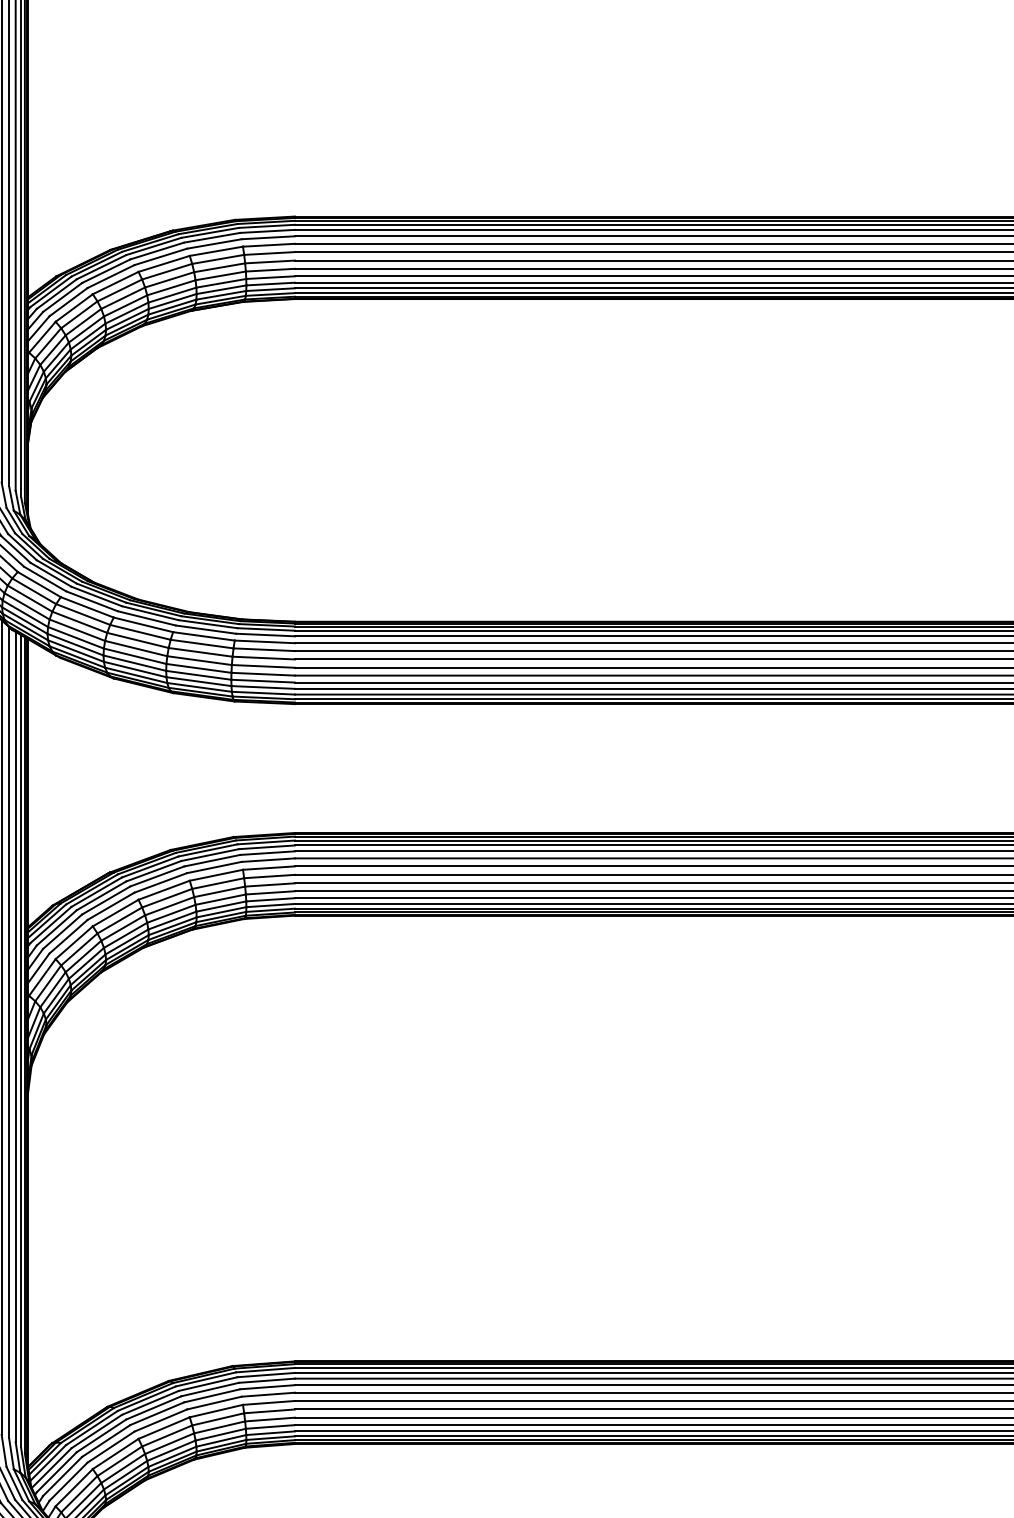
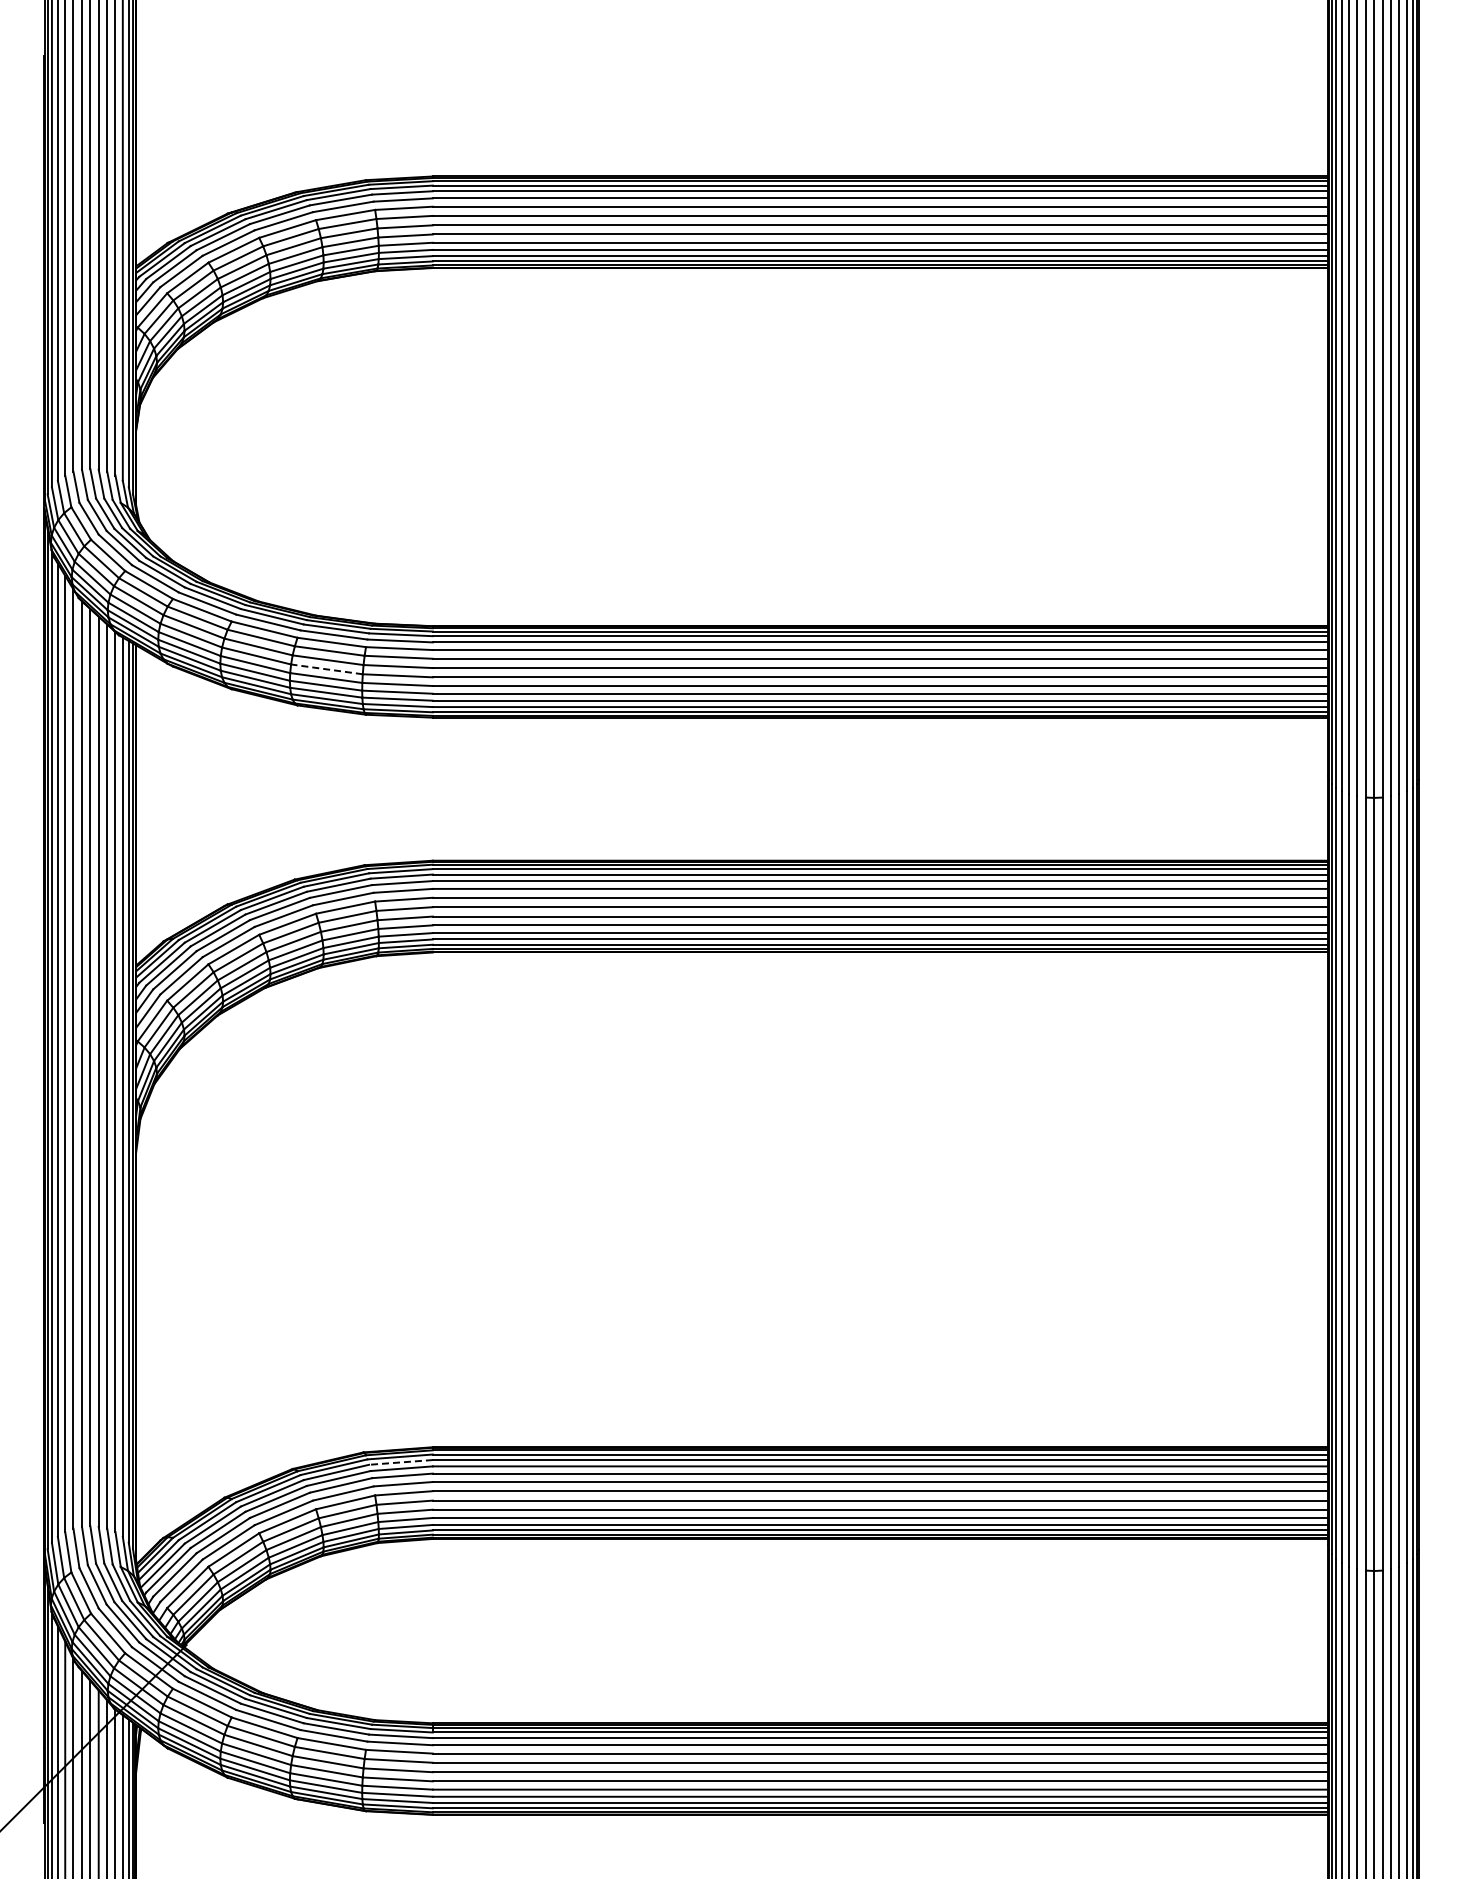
line: (199, 660) -> (326, 669), solid -> dashed
line: (265, 1375) -> (400, 1462), solid -> dashed

